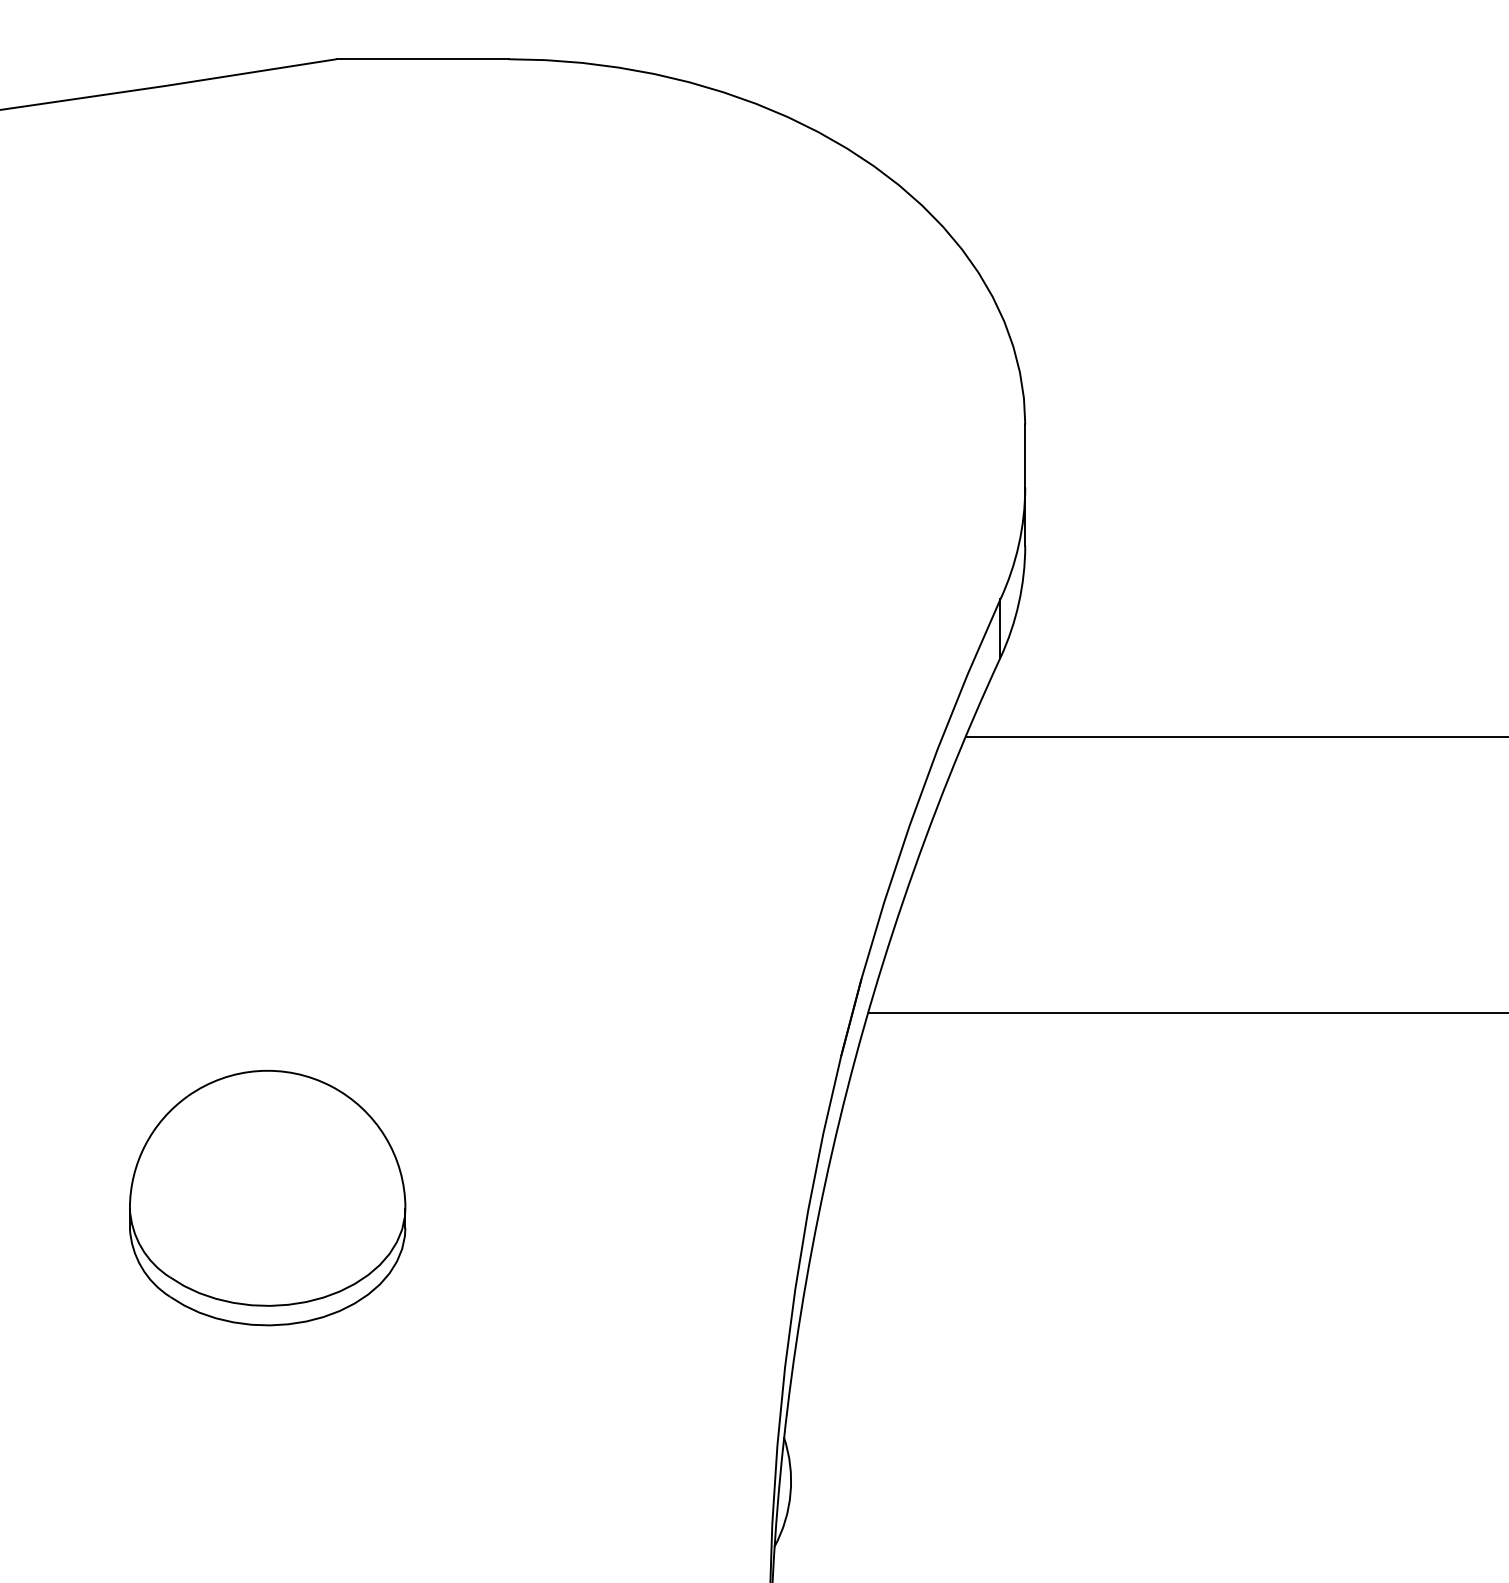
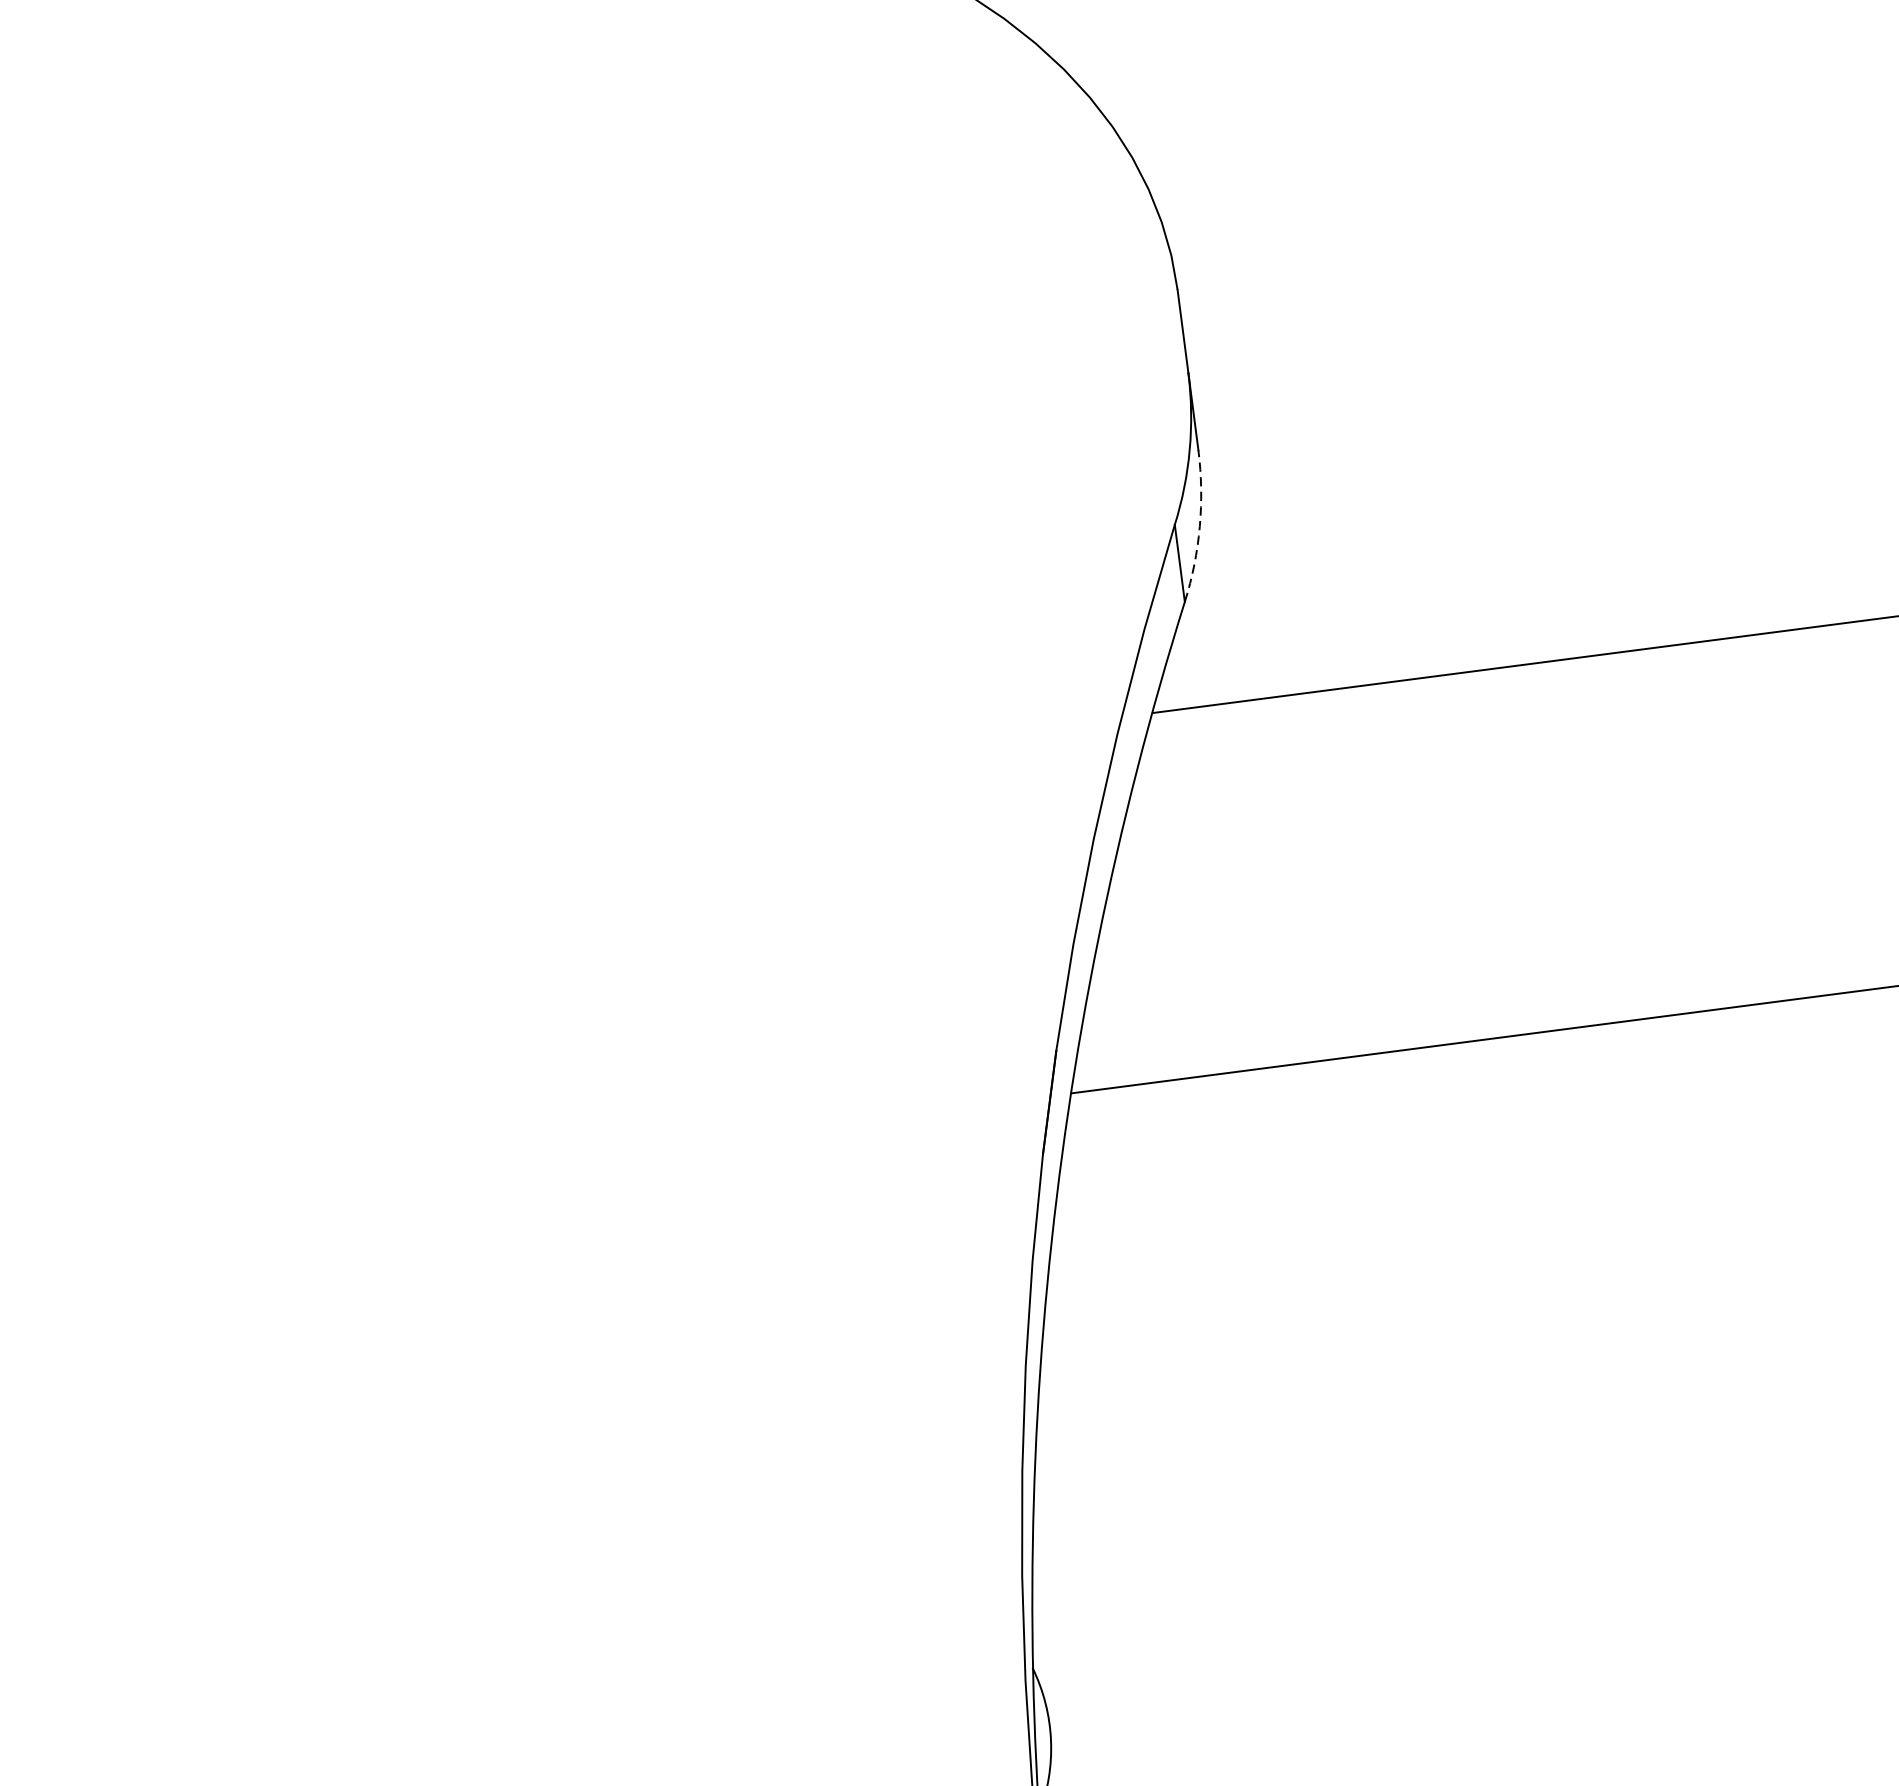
arc: (1018, 603) -> (1199, 527), solid -> dashed
part: (267, 1197) -> (309, 1440), removed

